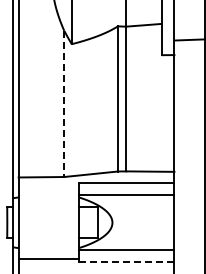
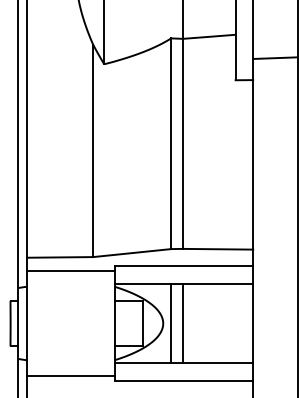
line: (64, 104) -> (93, 151), dashed -> solid
line: (48, 186) -> (70, 270), added
line: (117, 222) -> (170, 323), added
line: (126, 222) -> (183, 323), added
line: (126, 262) -> (183, 381), dashed -> solid

